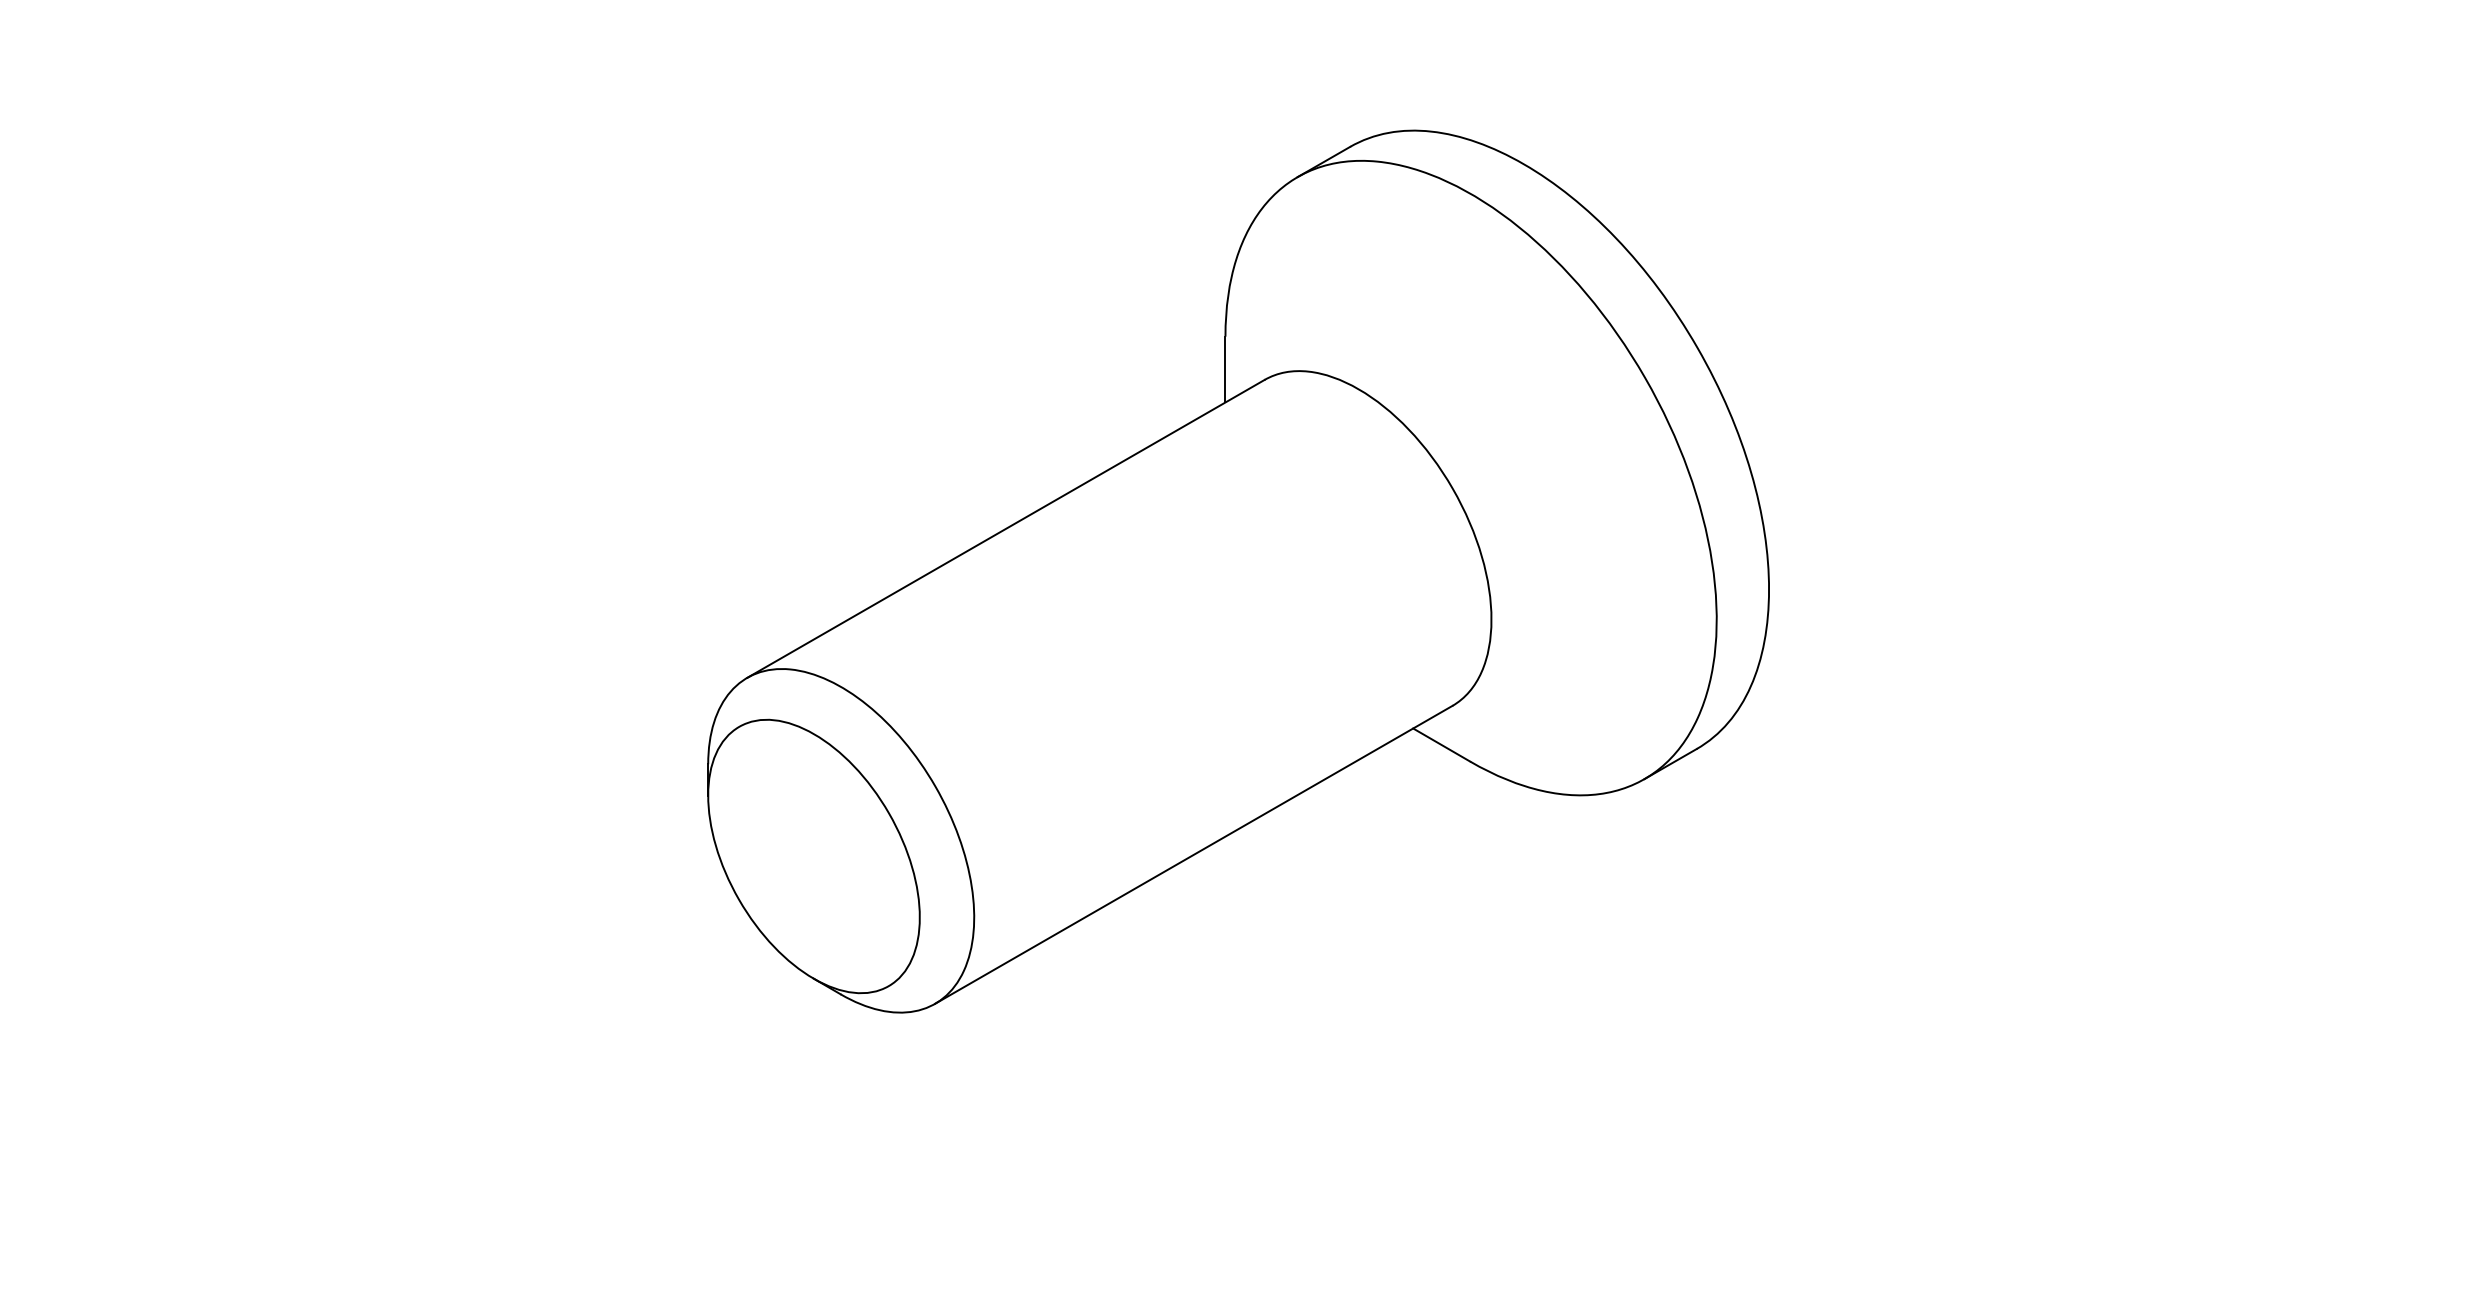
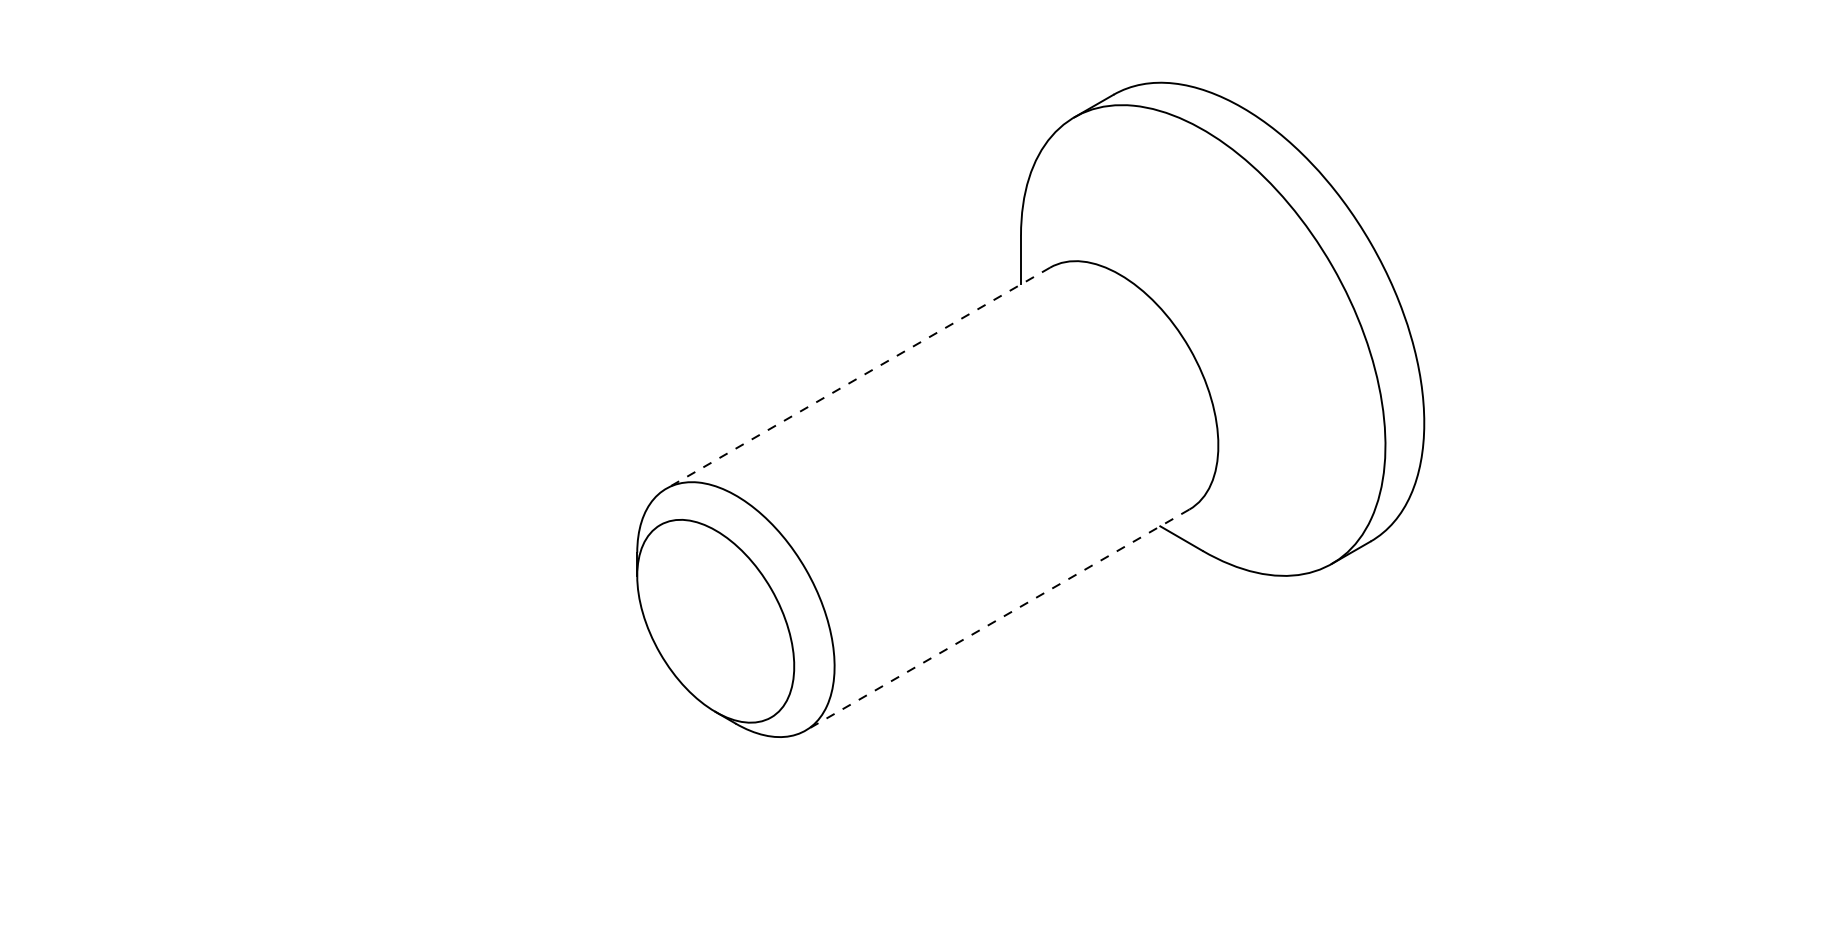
line: (1005, 529) -> (857, 378), solid -> dashed
line: (1193, 855) -> (997, 620), solid -> dashed

